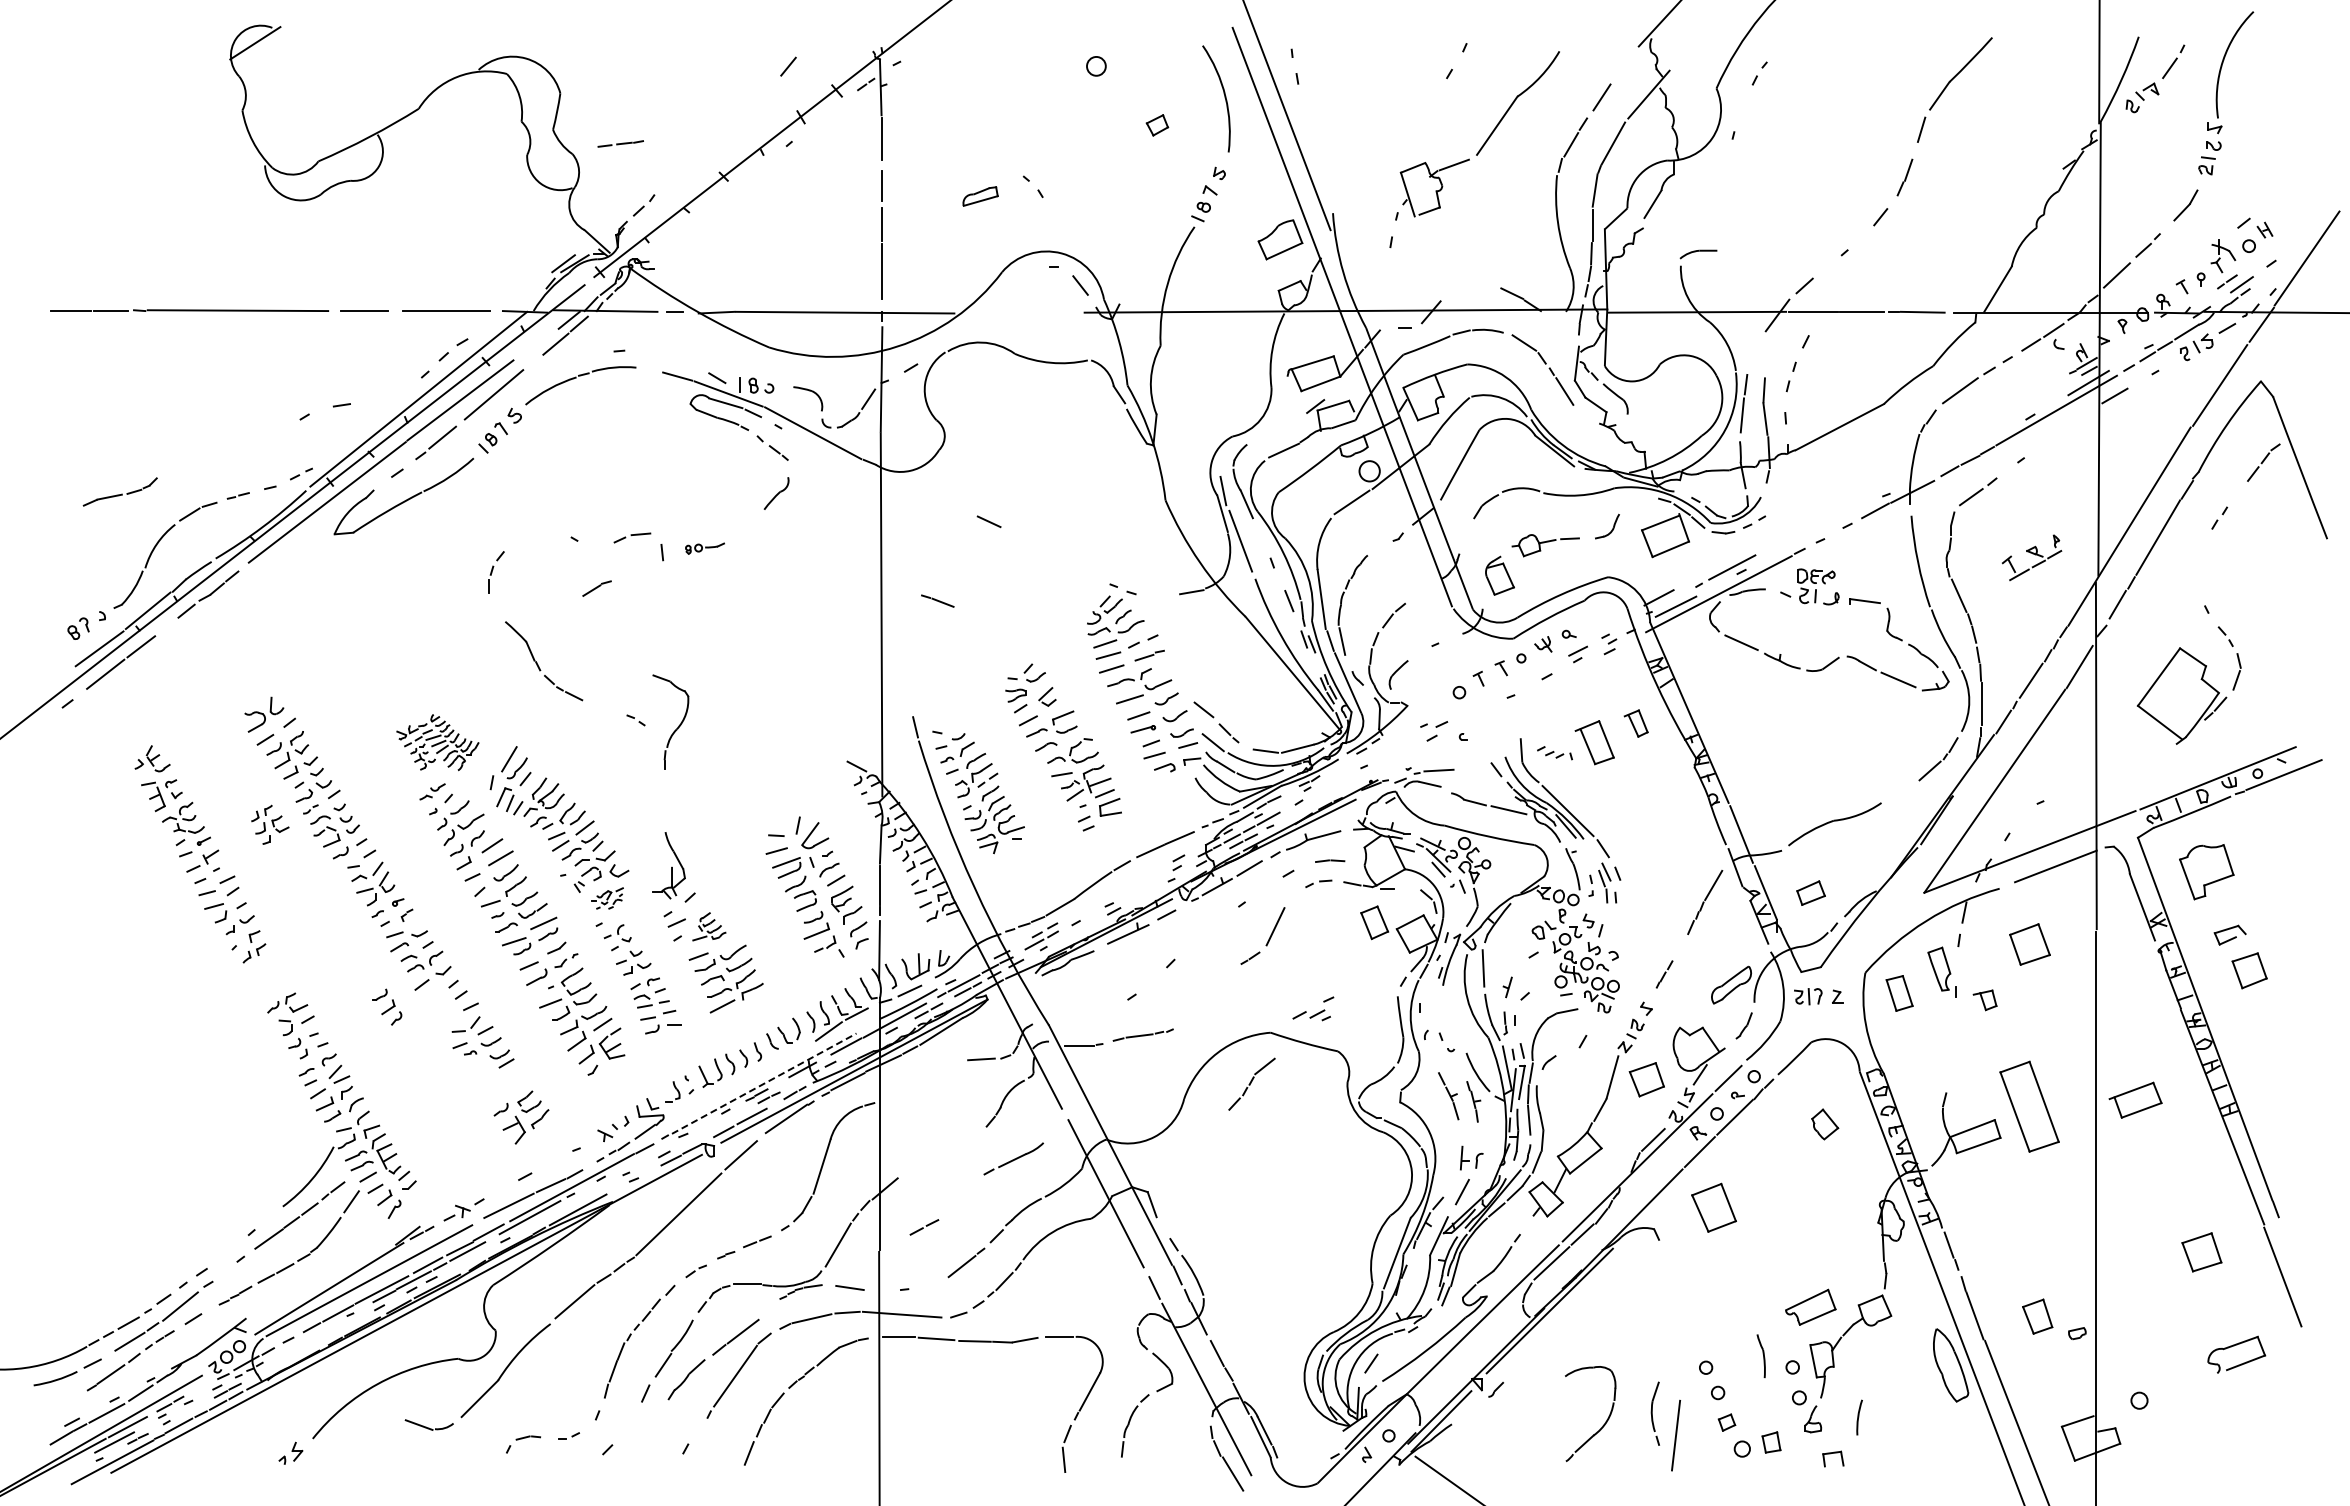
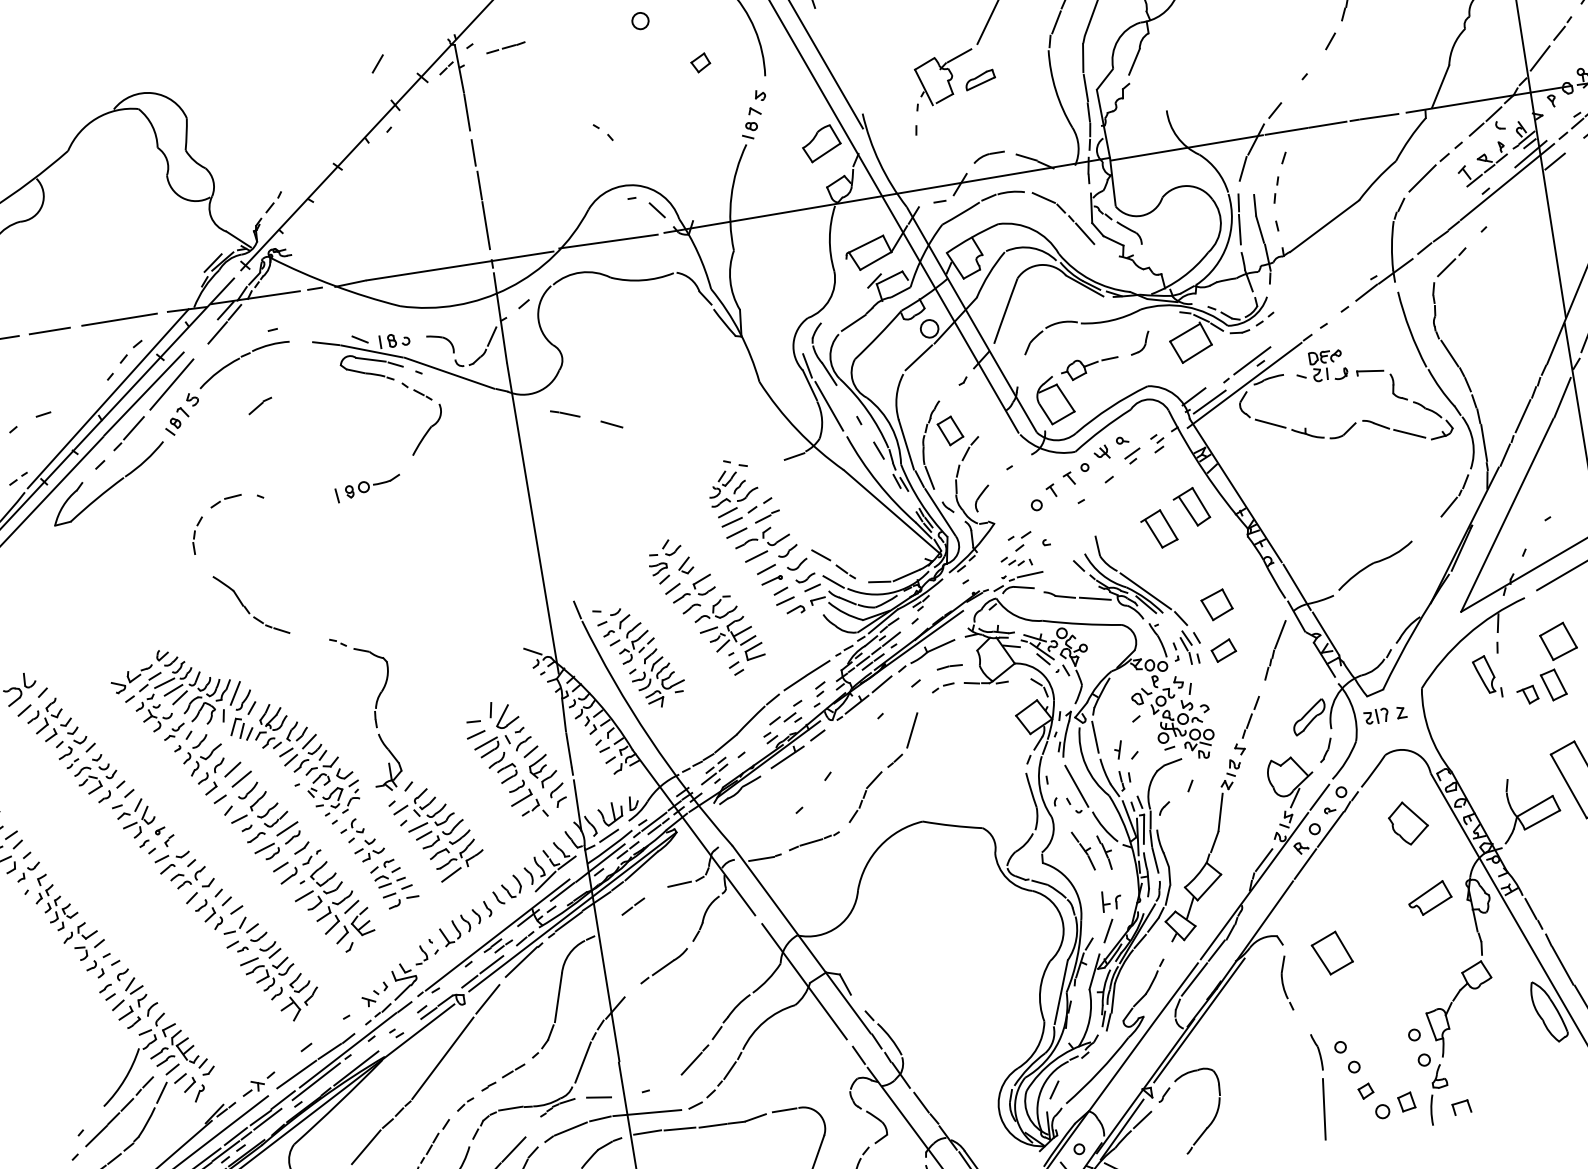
line: (620, 143) -> (505, 47), moved
part: (980, 196) -> (980, 80), moved
part: (1698, 254) -> (989, 157), moved
line: (1018, 312) -> (608, 241), added
line: (1757, 346) -> (1243, 168), added
part: (776, 493) -> (426, 429), size x1.67
part: (632, 537) -> (226, 500), moved
part: (704, 548) -> (372, 486), size x1.67
part: (2032, 557) -> (1483, 164), moved
part: (1499, 575) -> (1054, 399), size x1.43
part: (596, 588) -> (259, 405), moved
line: (937, 600) -> (564, 413), moved
part: (1636, 723) -> (1192, 507), size x1.67
part: (678, 725) -> (382, 688), moved
part: (437, 742) -> (171, 689), size x1.67
part: (1554, 753) -> (1016, 561), moved
part: (270, 824) -> (61, 912), moved
part: (1810, 892) -> (1223, 650), moved
part: (607, 898) -> (338, 798), size x1.67
part: (1374, 922) -> (950, 430), moved
part: (709, 926) -> (429, 808), size x1.67
part: (1664, 974) -> (1250, 717), size x1.67
part: (1899, 993) -> (1553, 685), moved
part: (387, 1006) -> (209, 914), moved
part: (1313, 1008) -> (785, 713), moved
line: (1452, 1020) -> (1076, 786), added
part: (1646, 1079) -> (1216, 604), moved
line: (764, 1083) -> (497, 934), dashed -> solid
part: (1251, 1083) -> (865, 796), moved
part: (495, 1084) -> (268, 972), added
part: (1824, 1124) -> (1407, 823), size x1.67
part: (1013, 1158) -> (663, 965), moved
part: (1713, 1207) -> (1331, 953), moved
line: (923, 1227) -> (632, 906), moved
part: (1810, 1306) -> (1429, 897), moved
part: (1760, 1356) -> (1316, 1052), moved
line: (1466, 1413) -> (1142, 1119), added
part: (1654, 1413) -> (1285, 983), moved
arc: (1859, 1417) -> (1432, 1110), moved
part: (1602, 1425) -> (1213, 1118), moved

